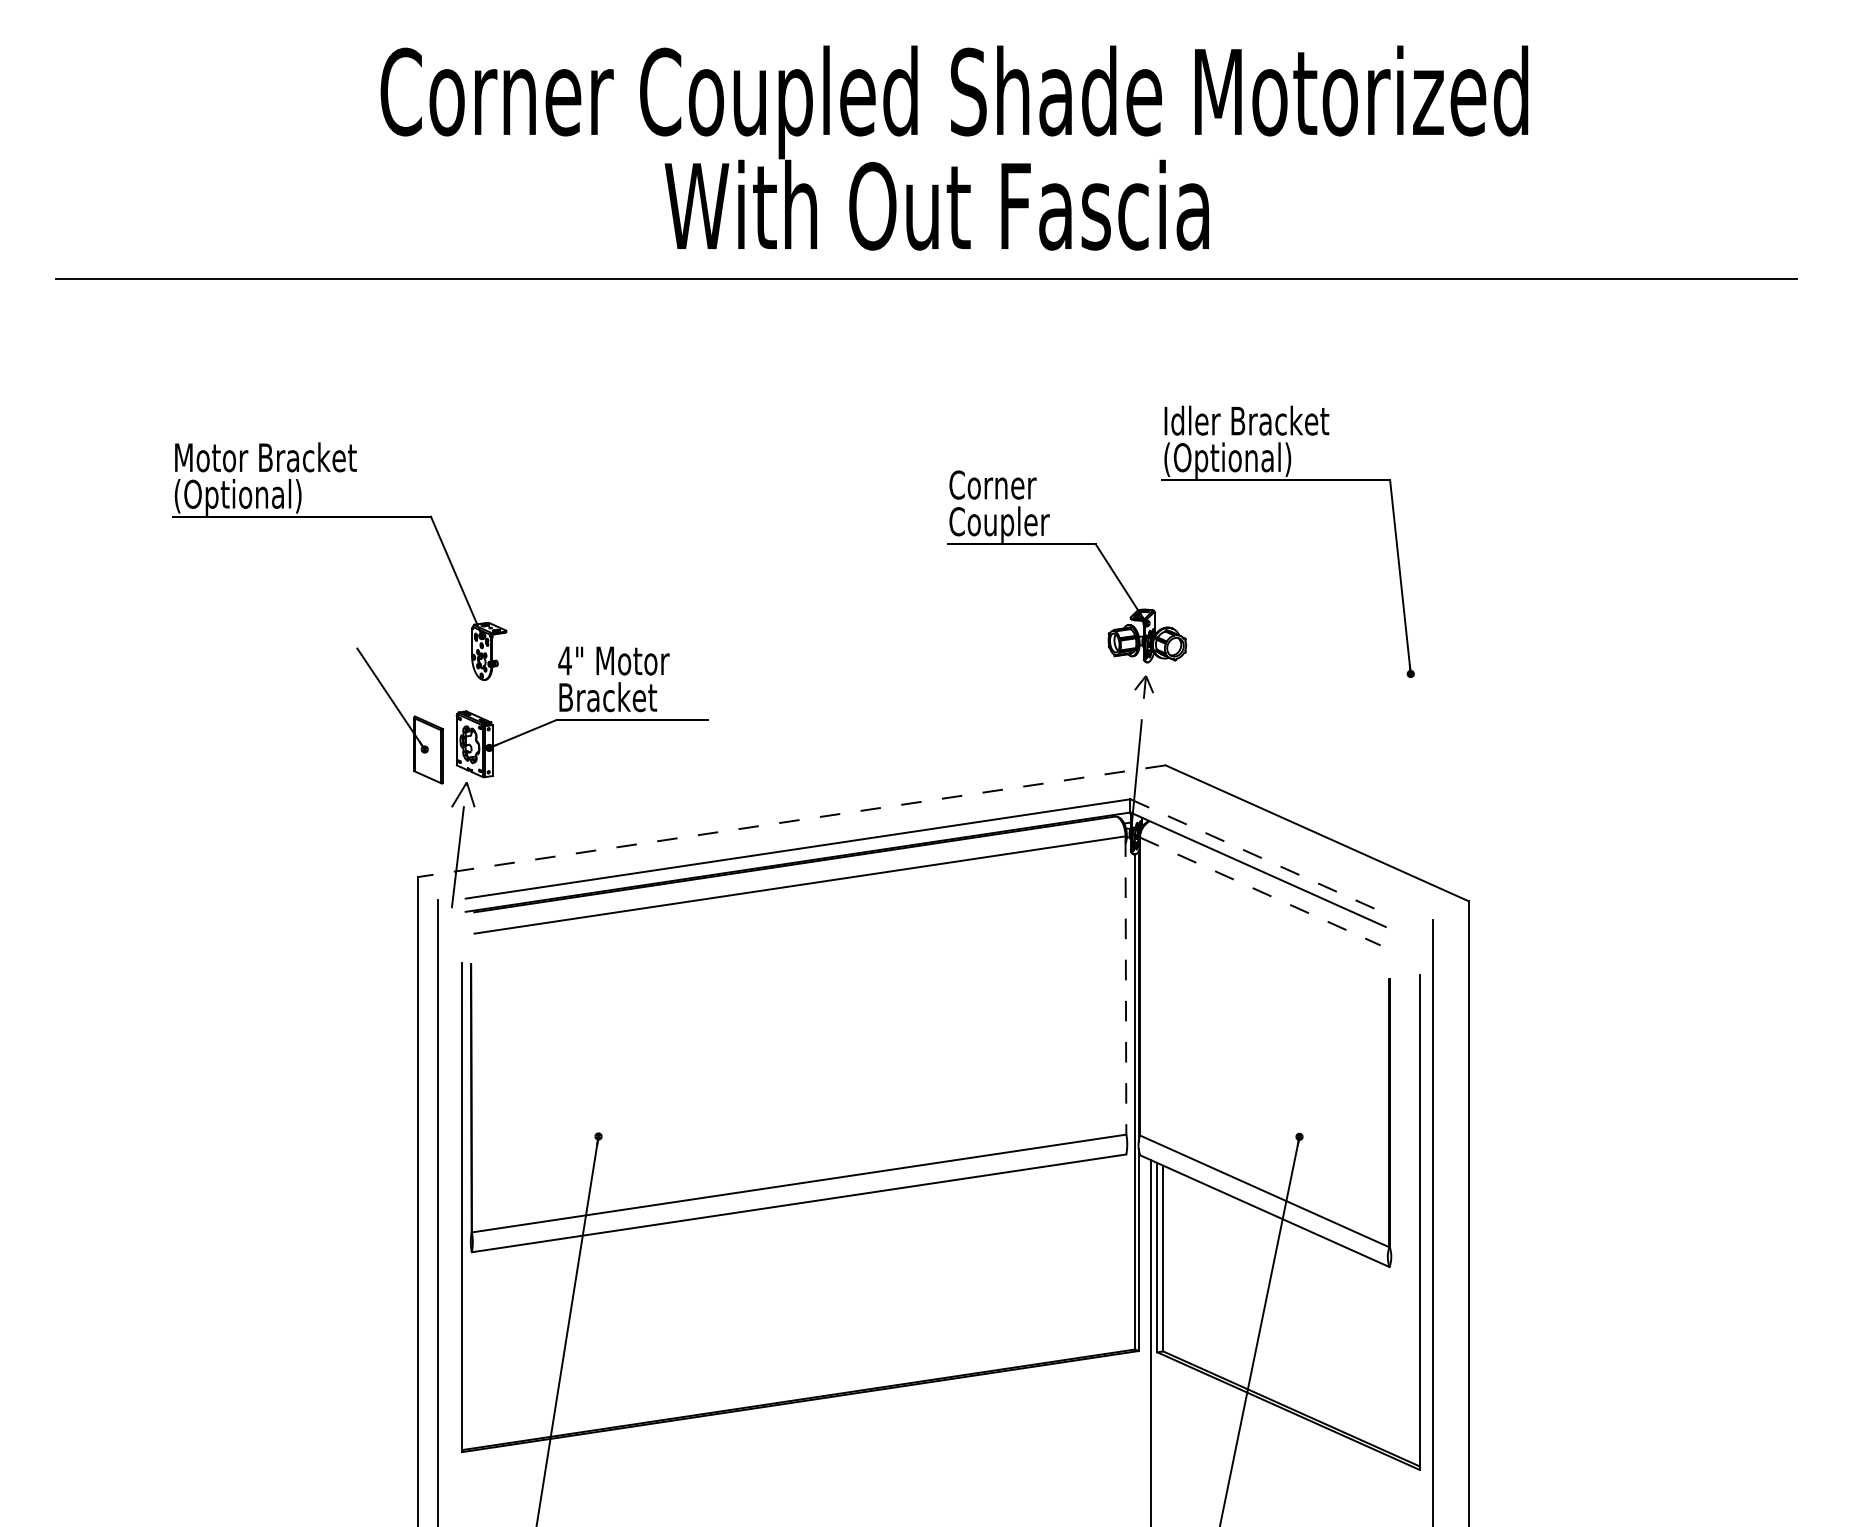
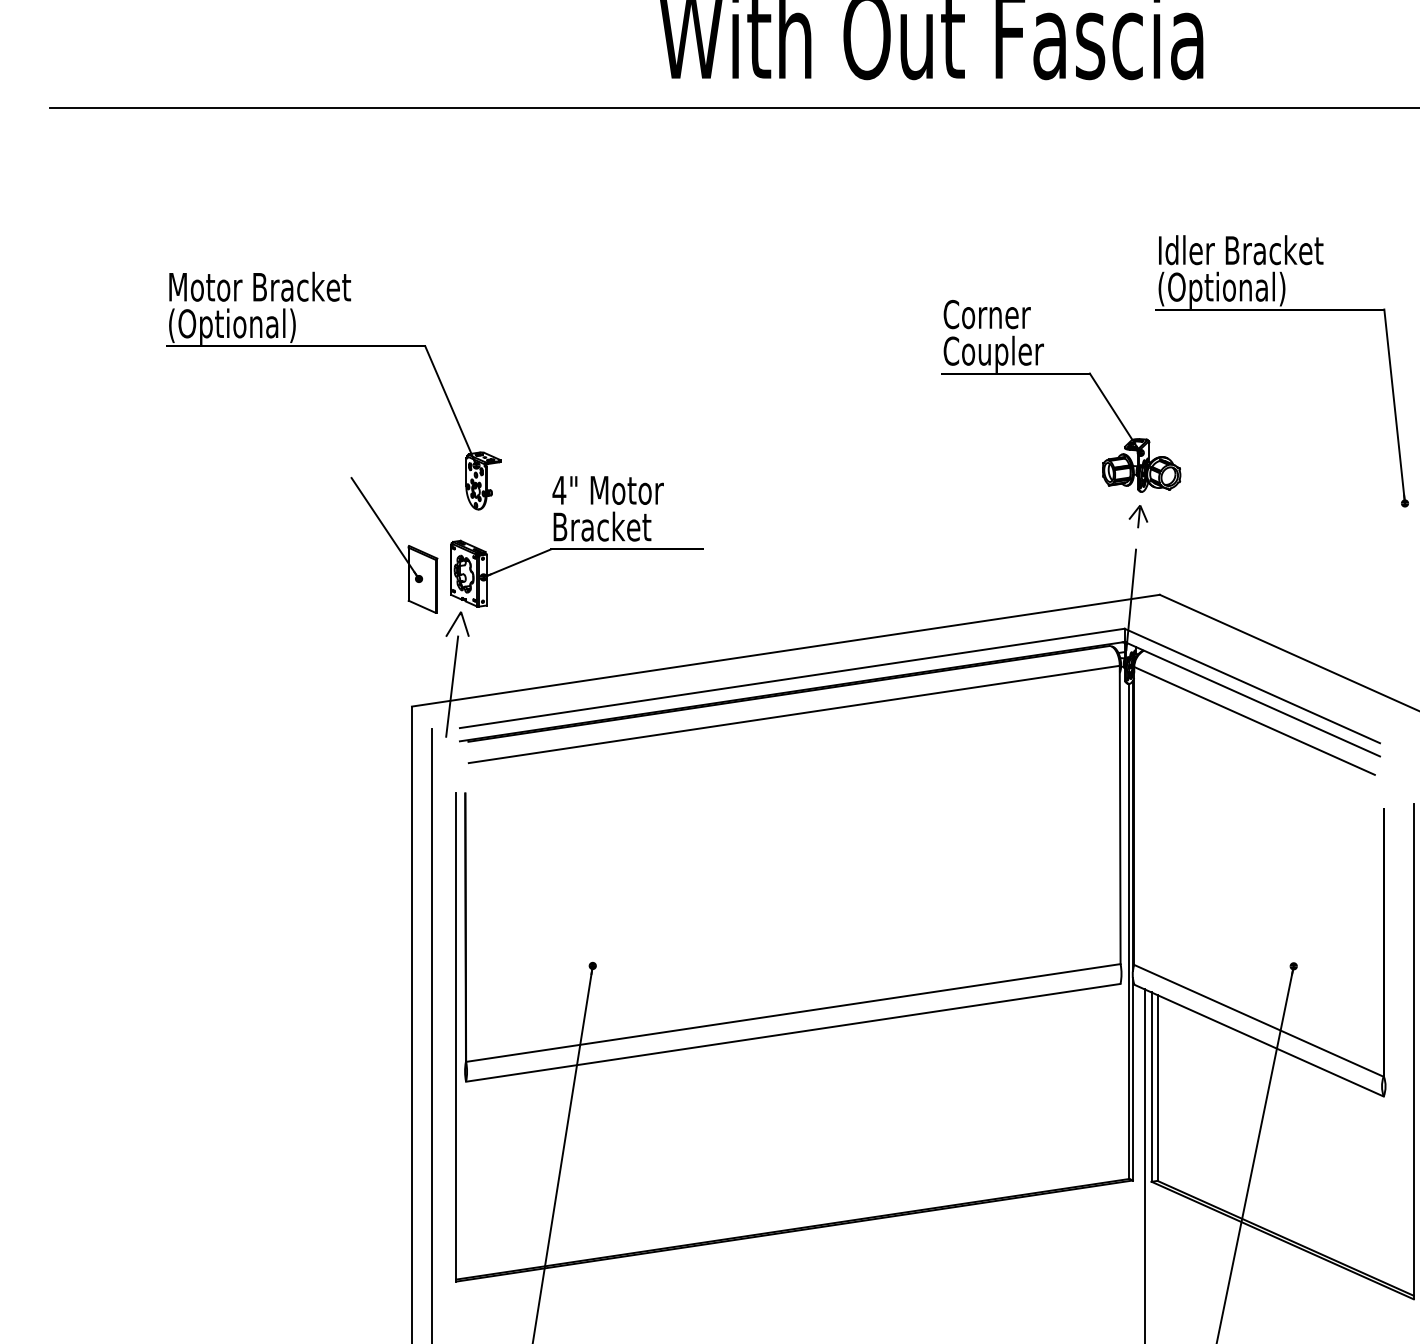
line: (791, 821) -> (785, 650), dashed -> solid
line: (1258, 856) -> (1252, 685), dashed -> solid
line: (1260, 891) -> (1254, 720), dashed -> solid
line: (1125, 985) -> (1119, 814), dashed -> solid

